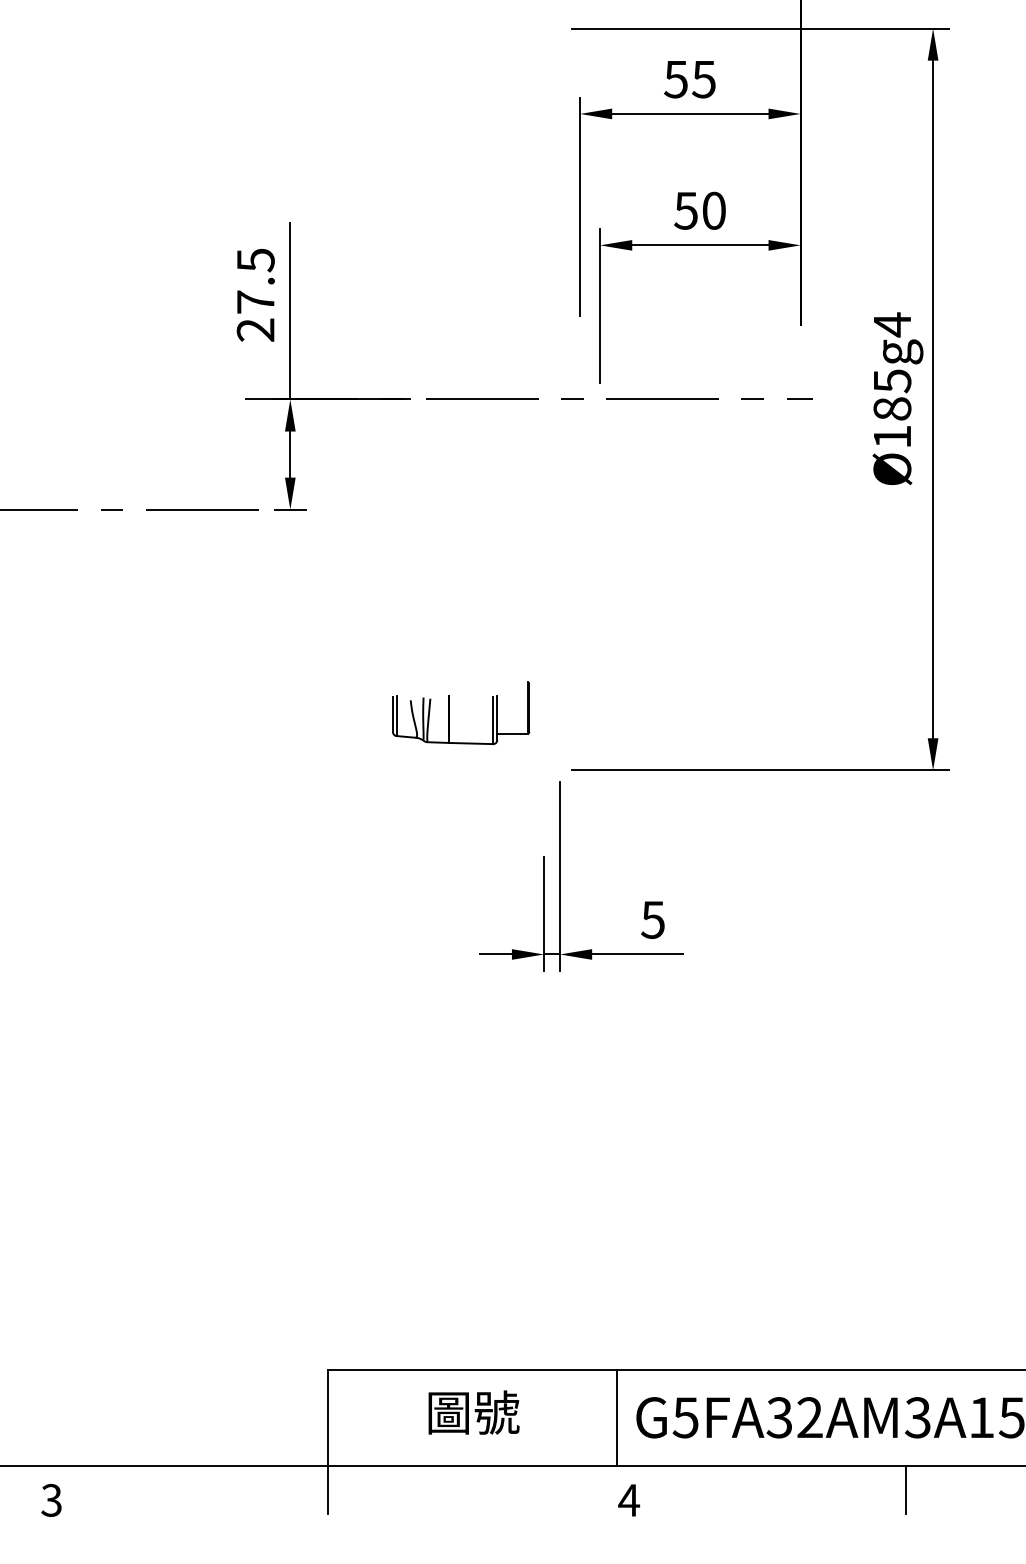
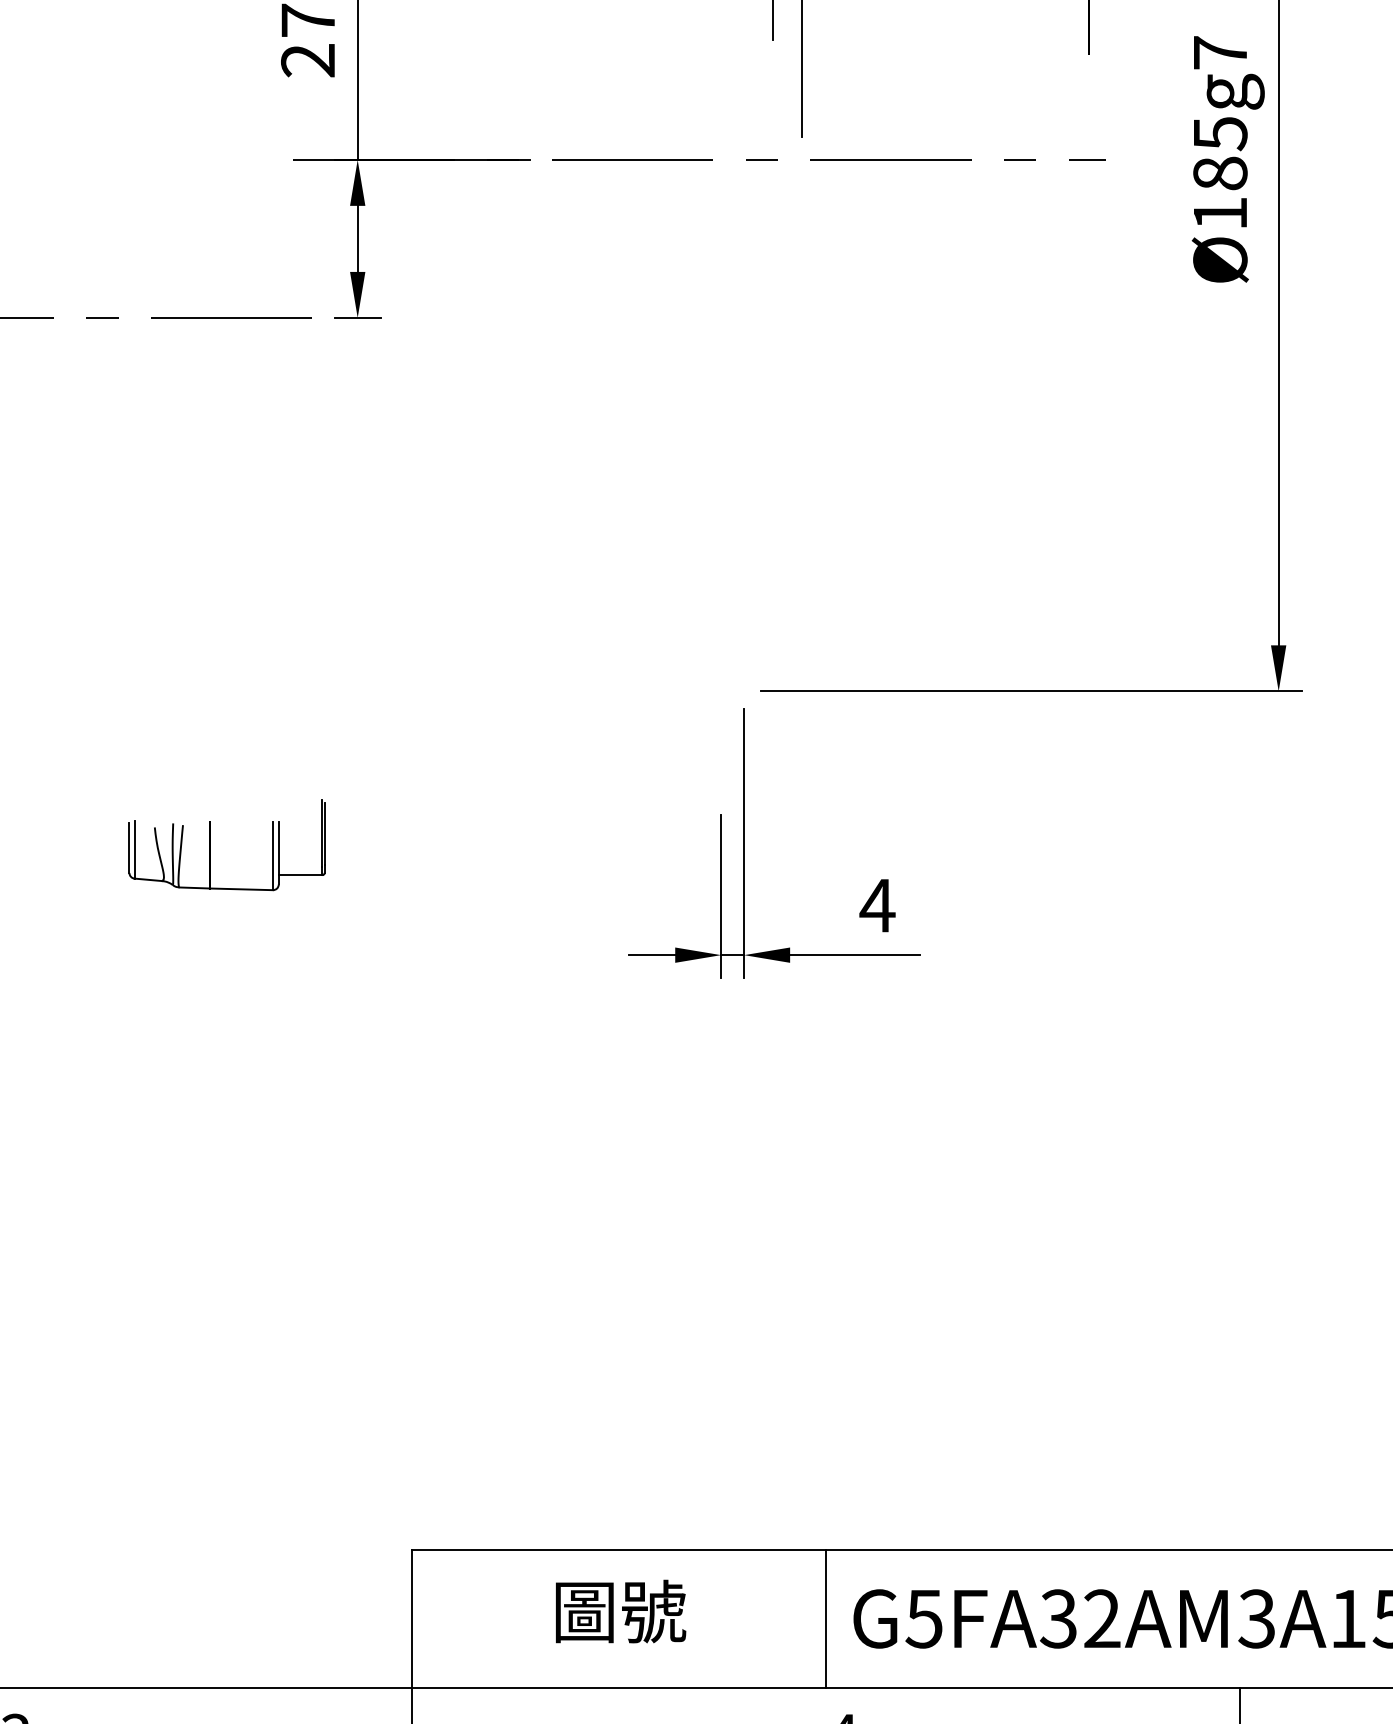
text: (892, 324) -> (1220, 52), g4 -> g7
part: (449, 713) -> (210, 846), moved
text: (652, 919) -> (876, 905), 5 -> 4

